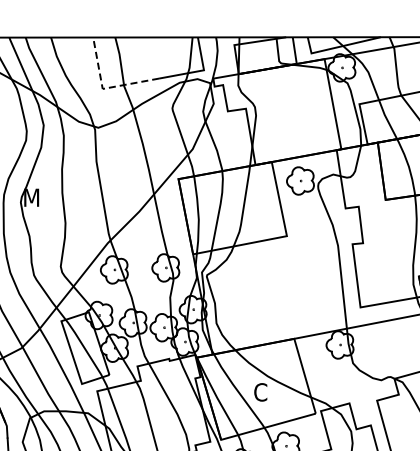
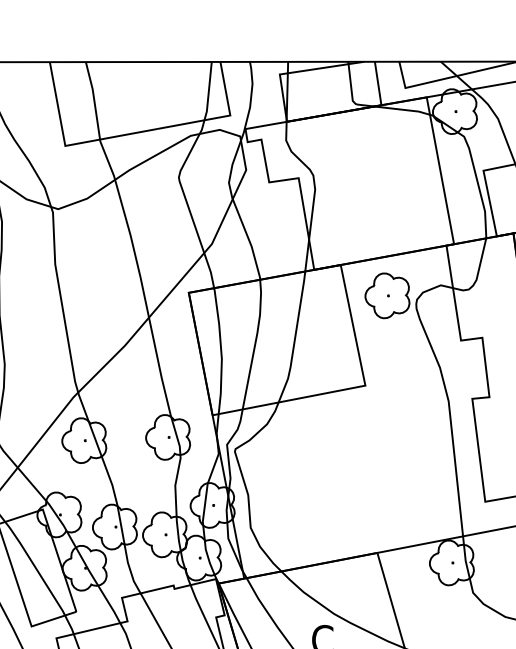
line: (104, 88) -> (68, 145), dashed -> solid

